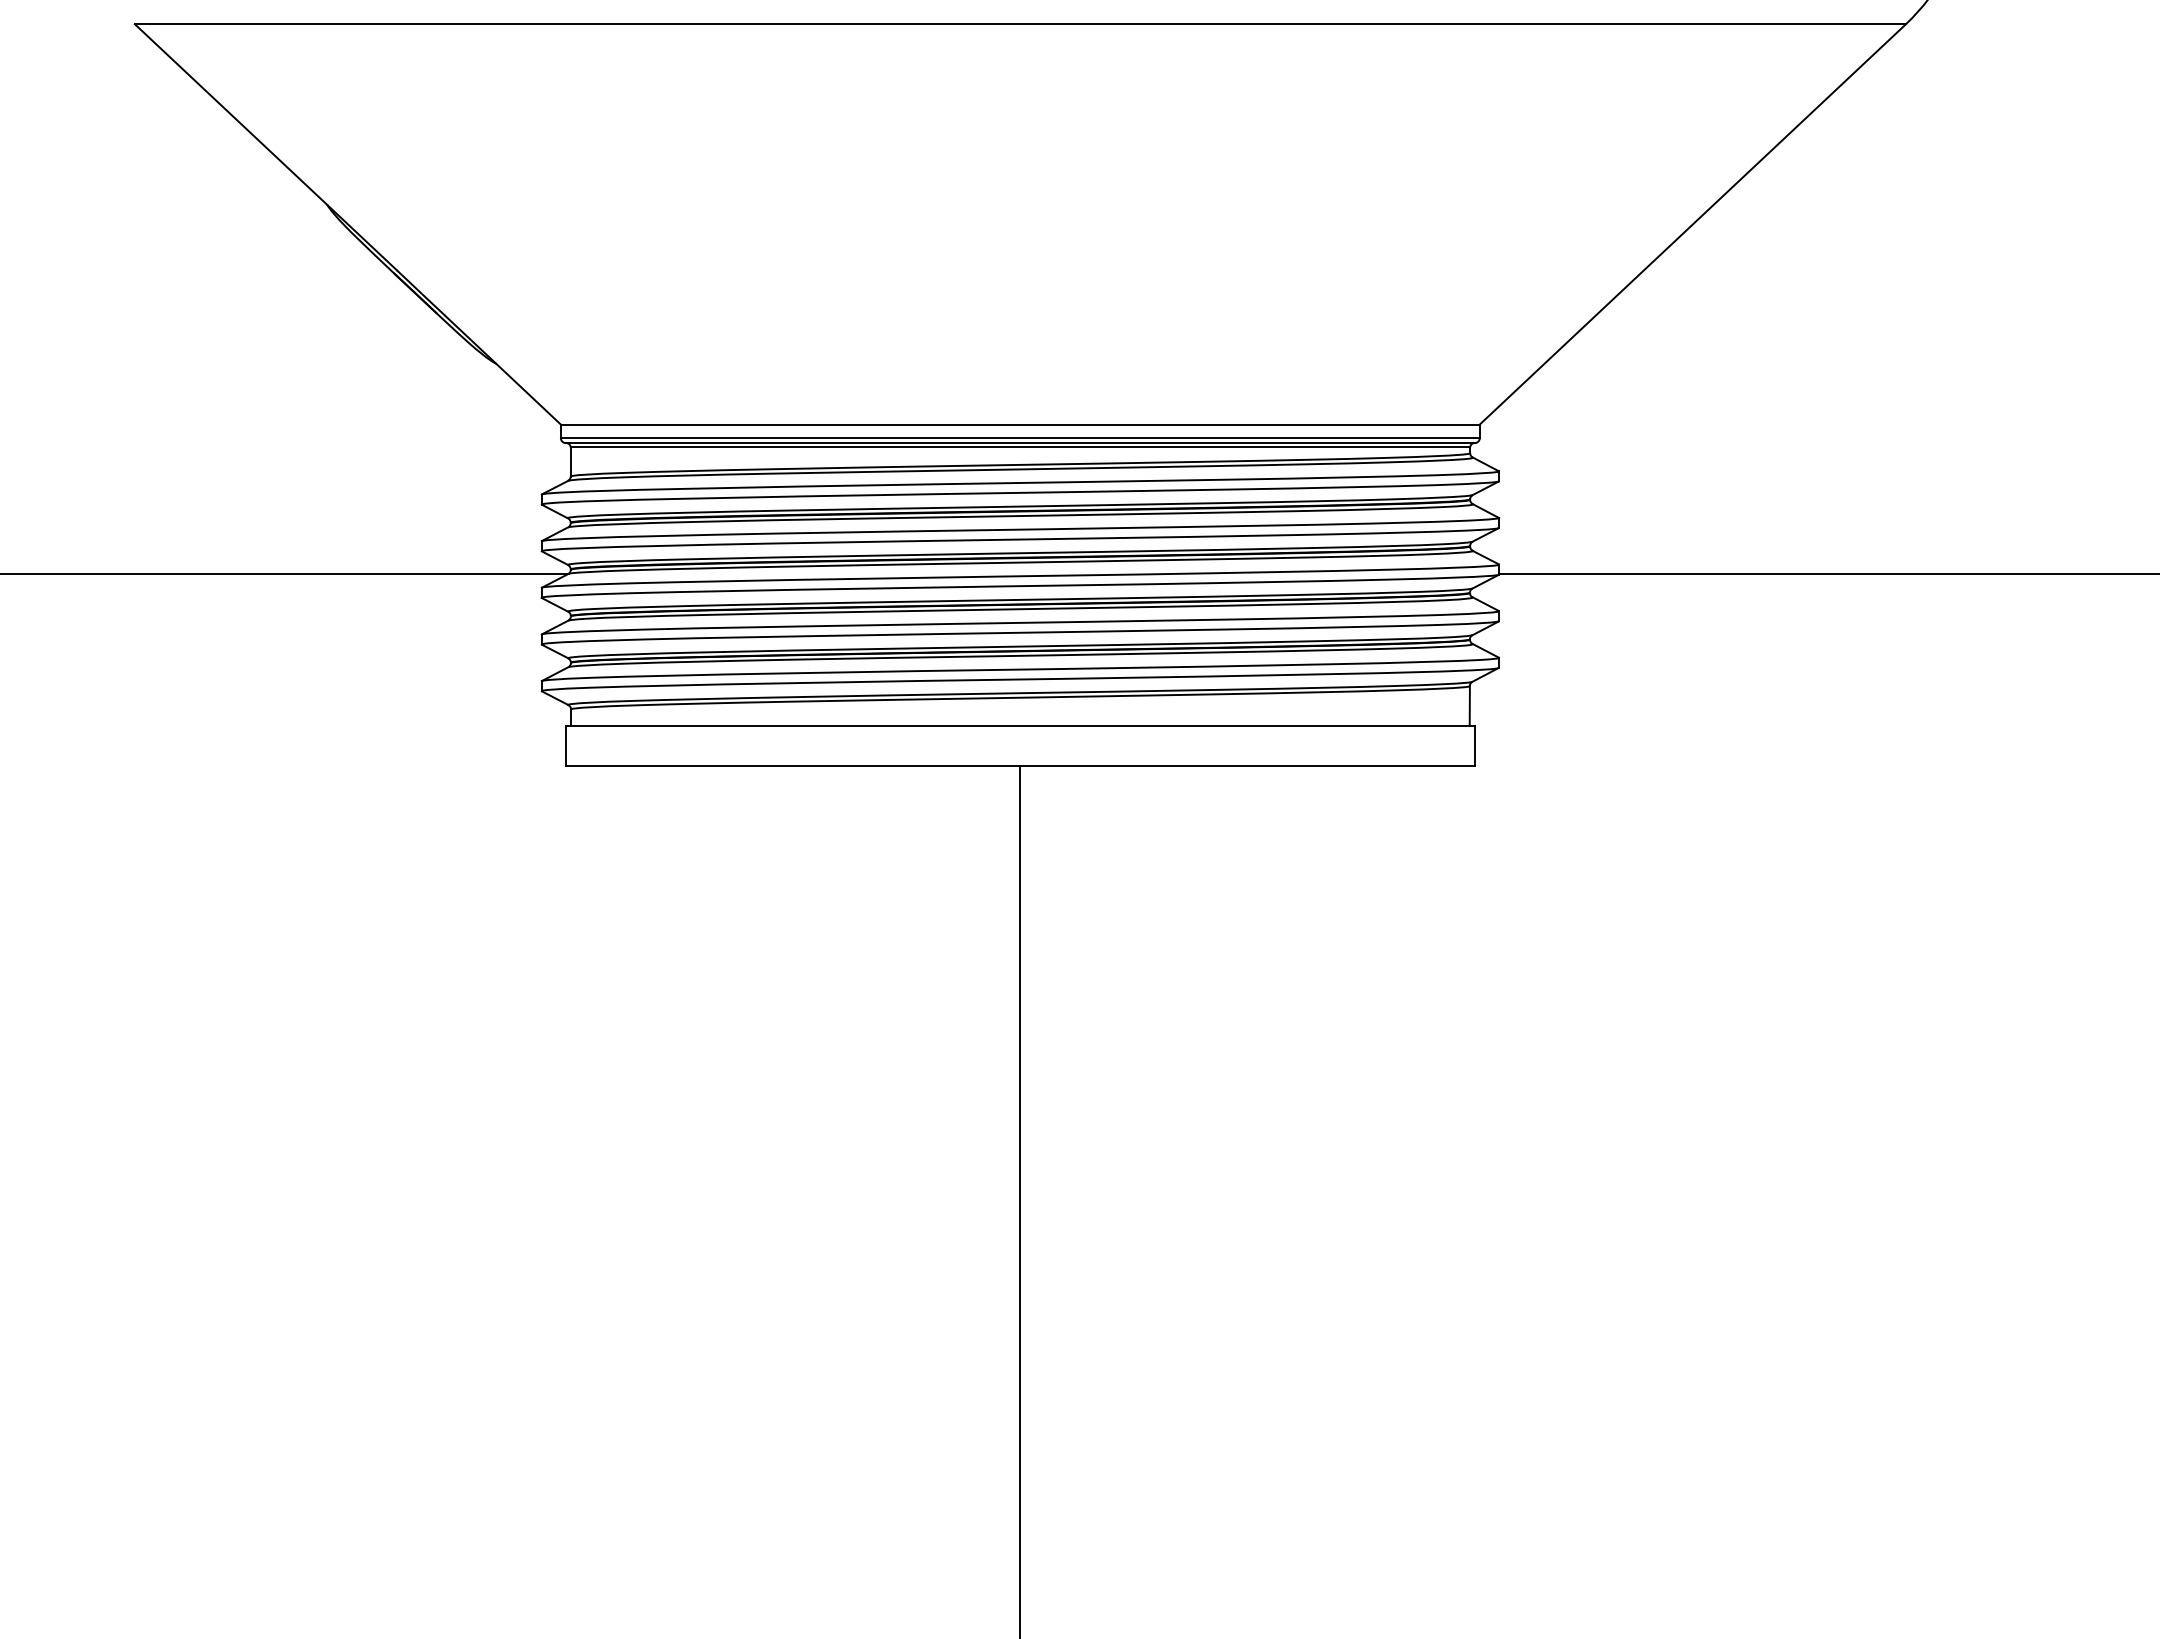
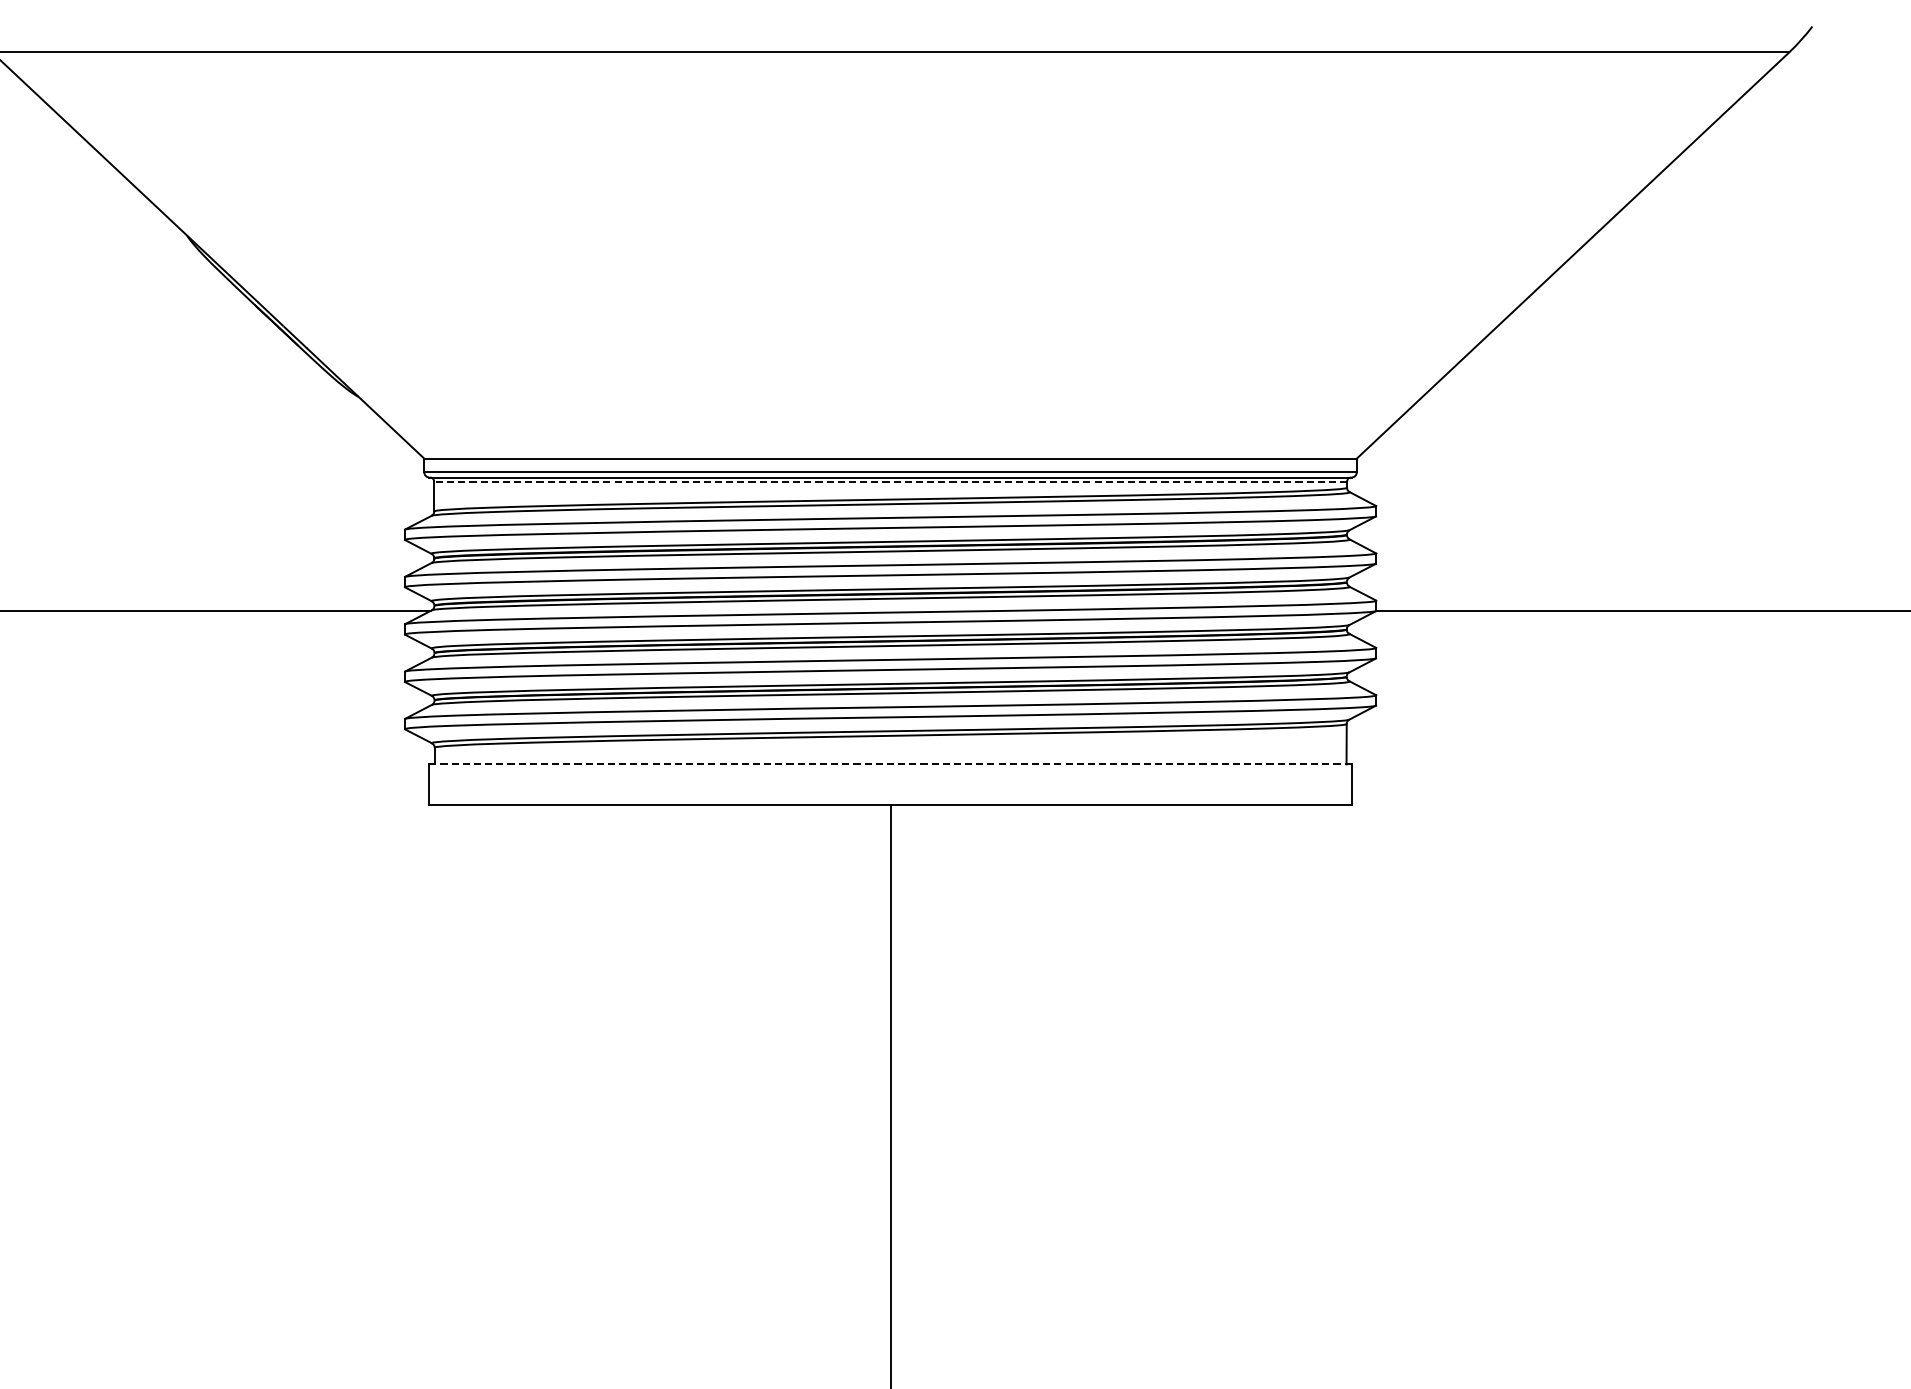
line: (1020, 447) -> (890, 481), solid -> dashed
line: (1019, 725) -> (889, 764), solid -> dashed

